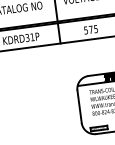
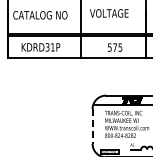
line: (79, 106) -> (92, 126), solid -> dashed

